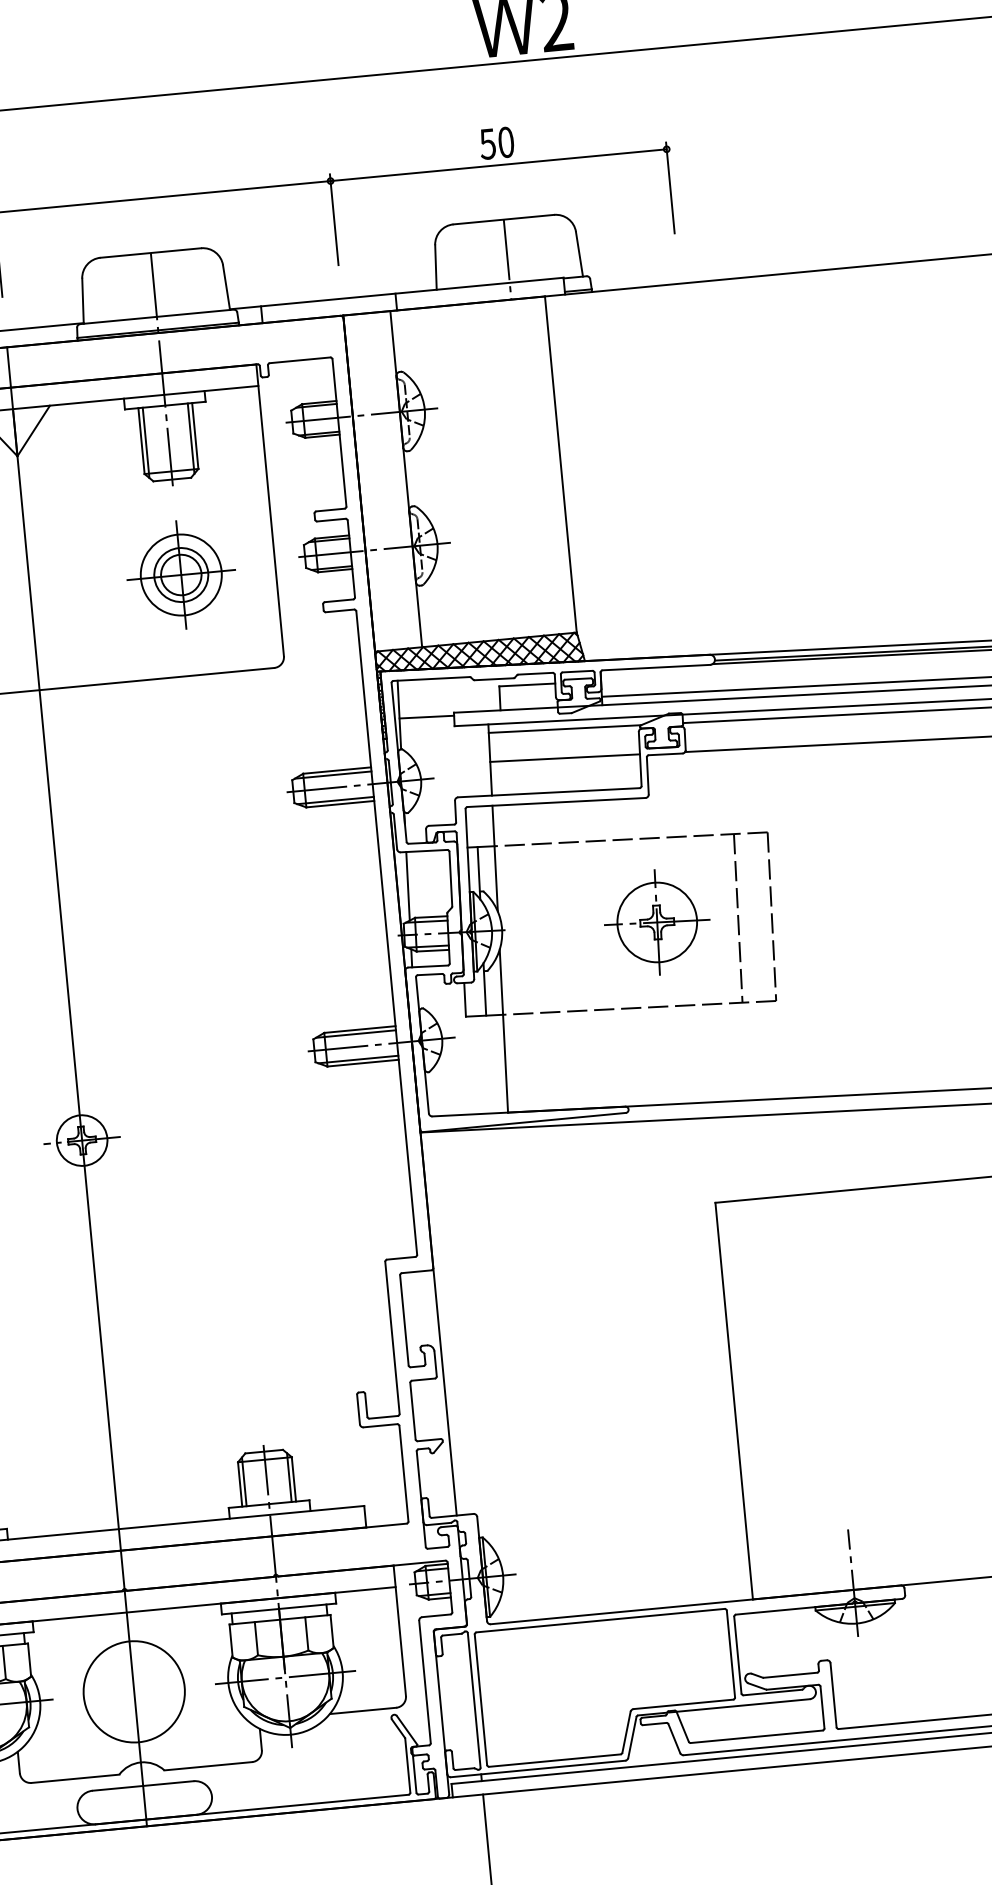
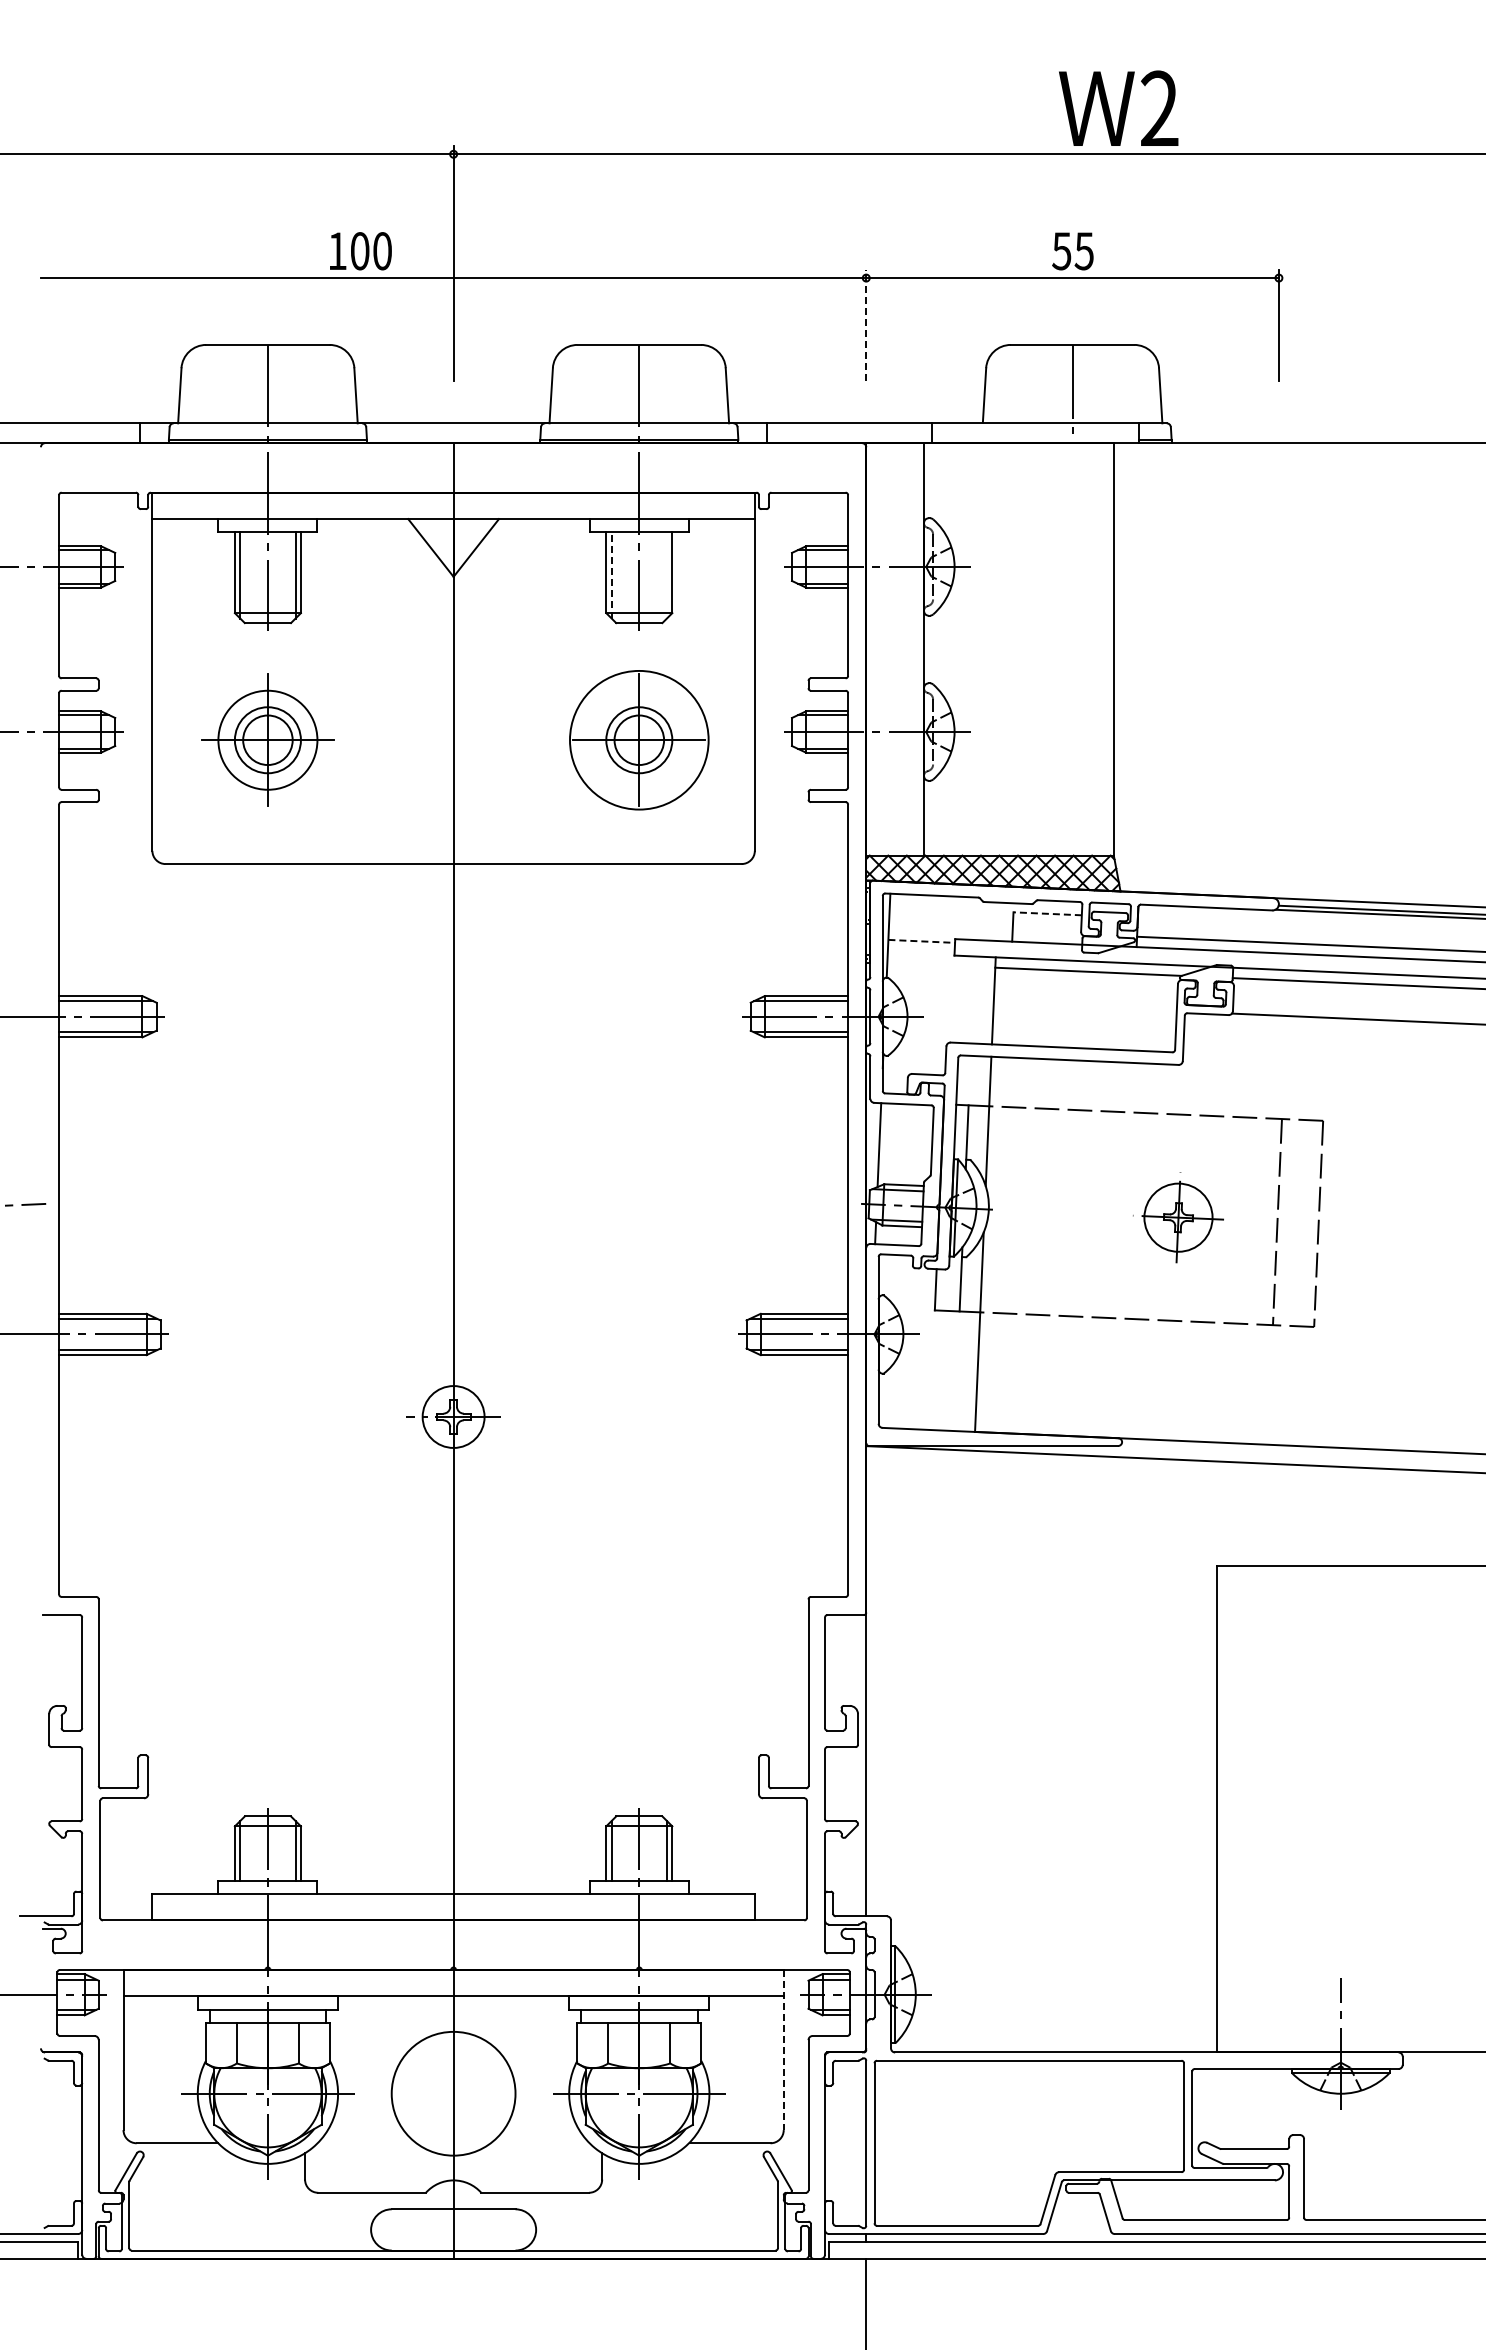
text: (505, 142) -> (1083, 251), 50 -> 55
line: (334, 219) -> (866, 325), solid -> dashed
line: (190, 438) -> (666, 575), removed
line: (145, 442) -> (611, 574), solid -> dashed
circle: (180, 574) -> (638, 739), size x1.4
line: (527, 684) -> (1047, 913), solid -> dashed
line: (427, 717) -> (922, 941), solid -> dashed
line: (564, 758) -> (1084, 1007), removed
part: (657, 922) -> (1178, 1217), size x0.7
line: (399, 1631) -> (783, 2050), solid -> dashed

